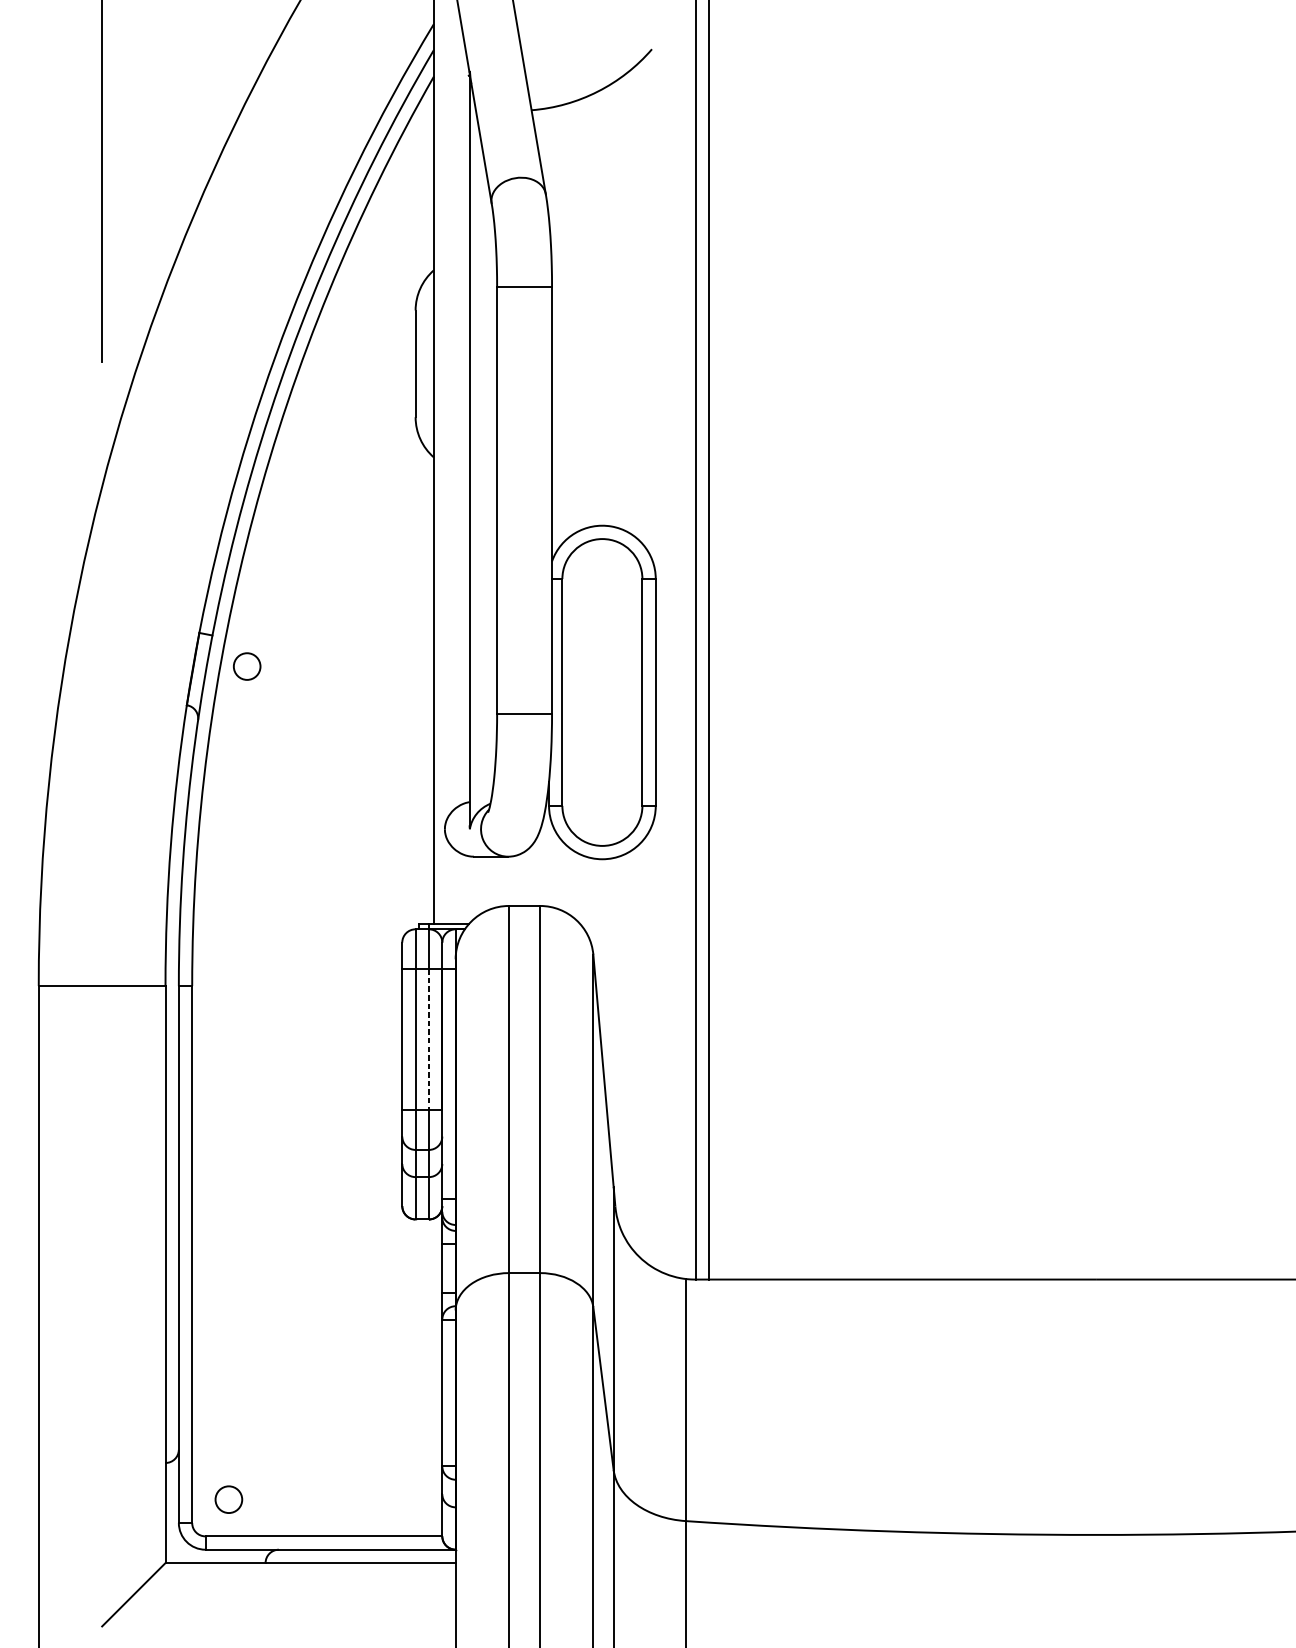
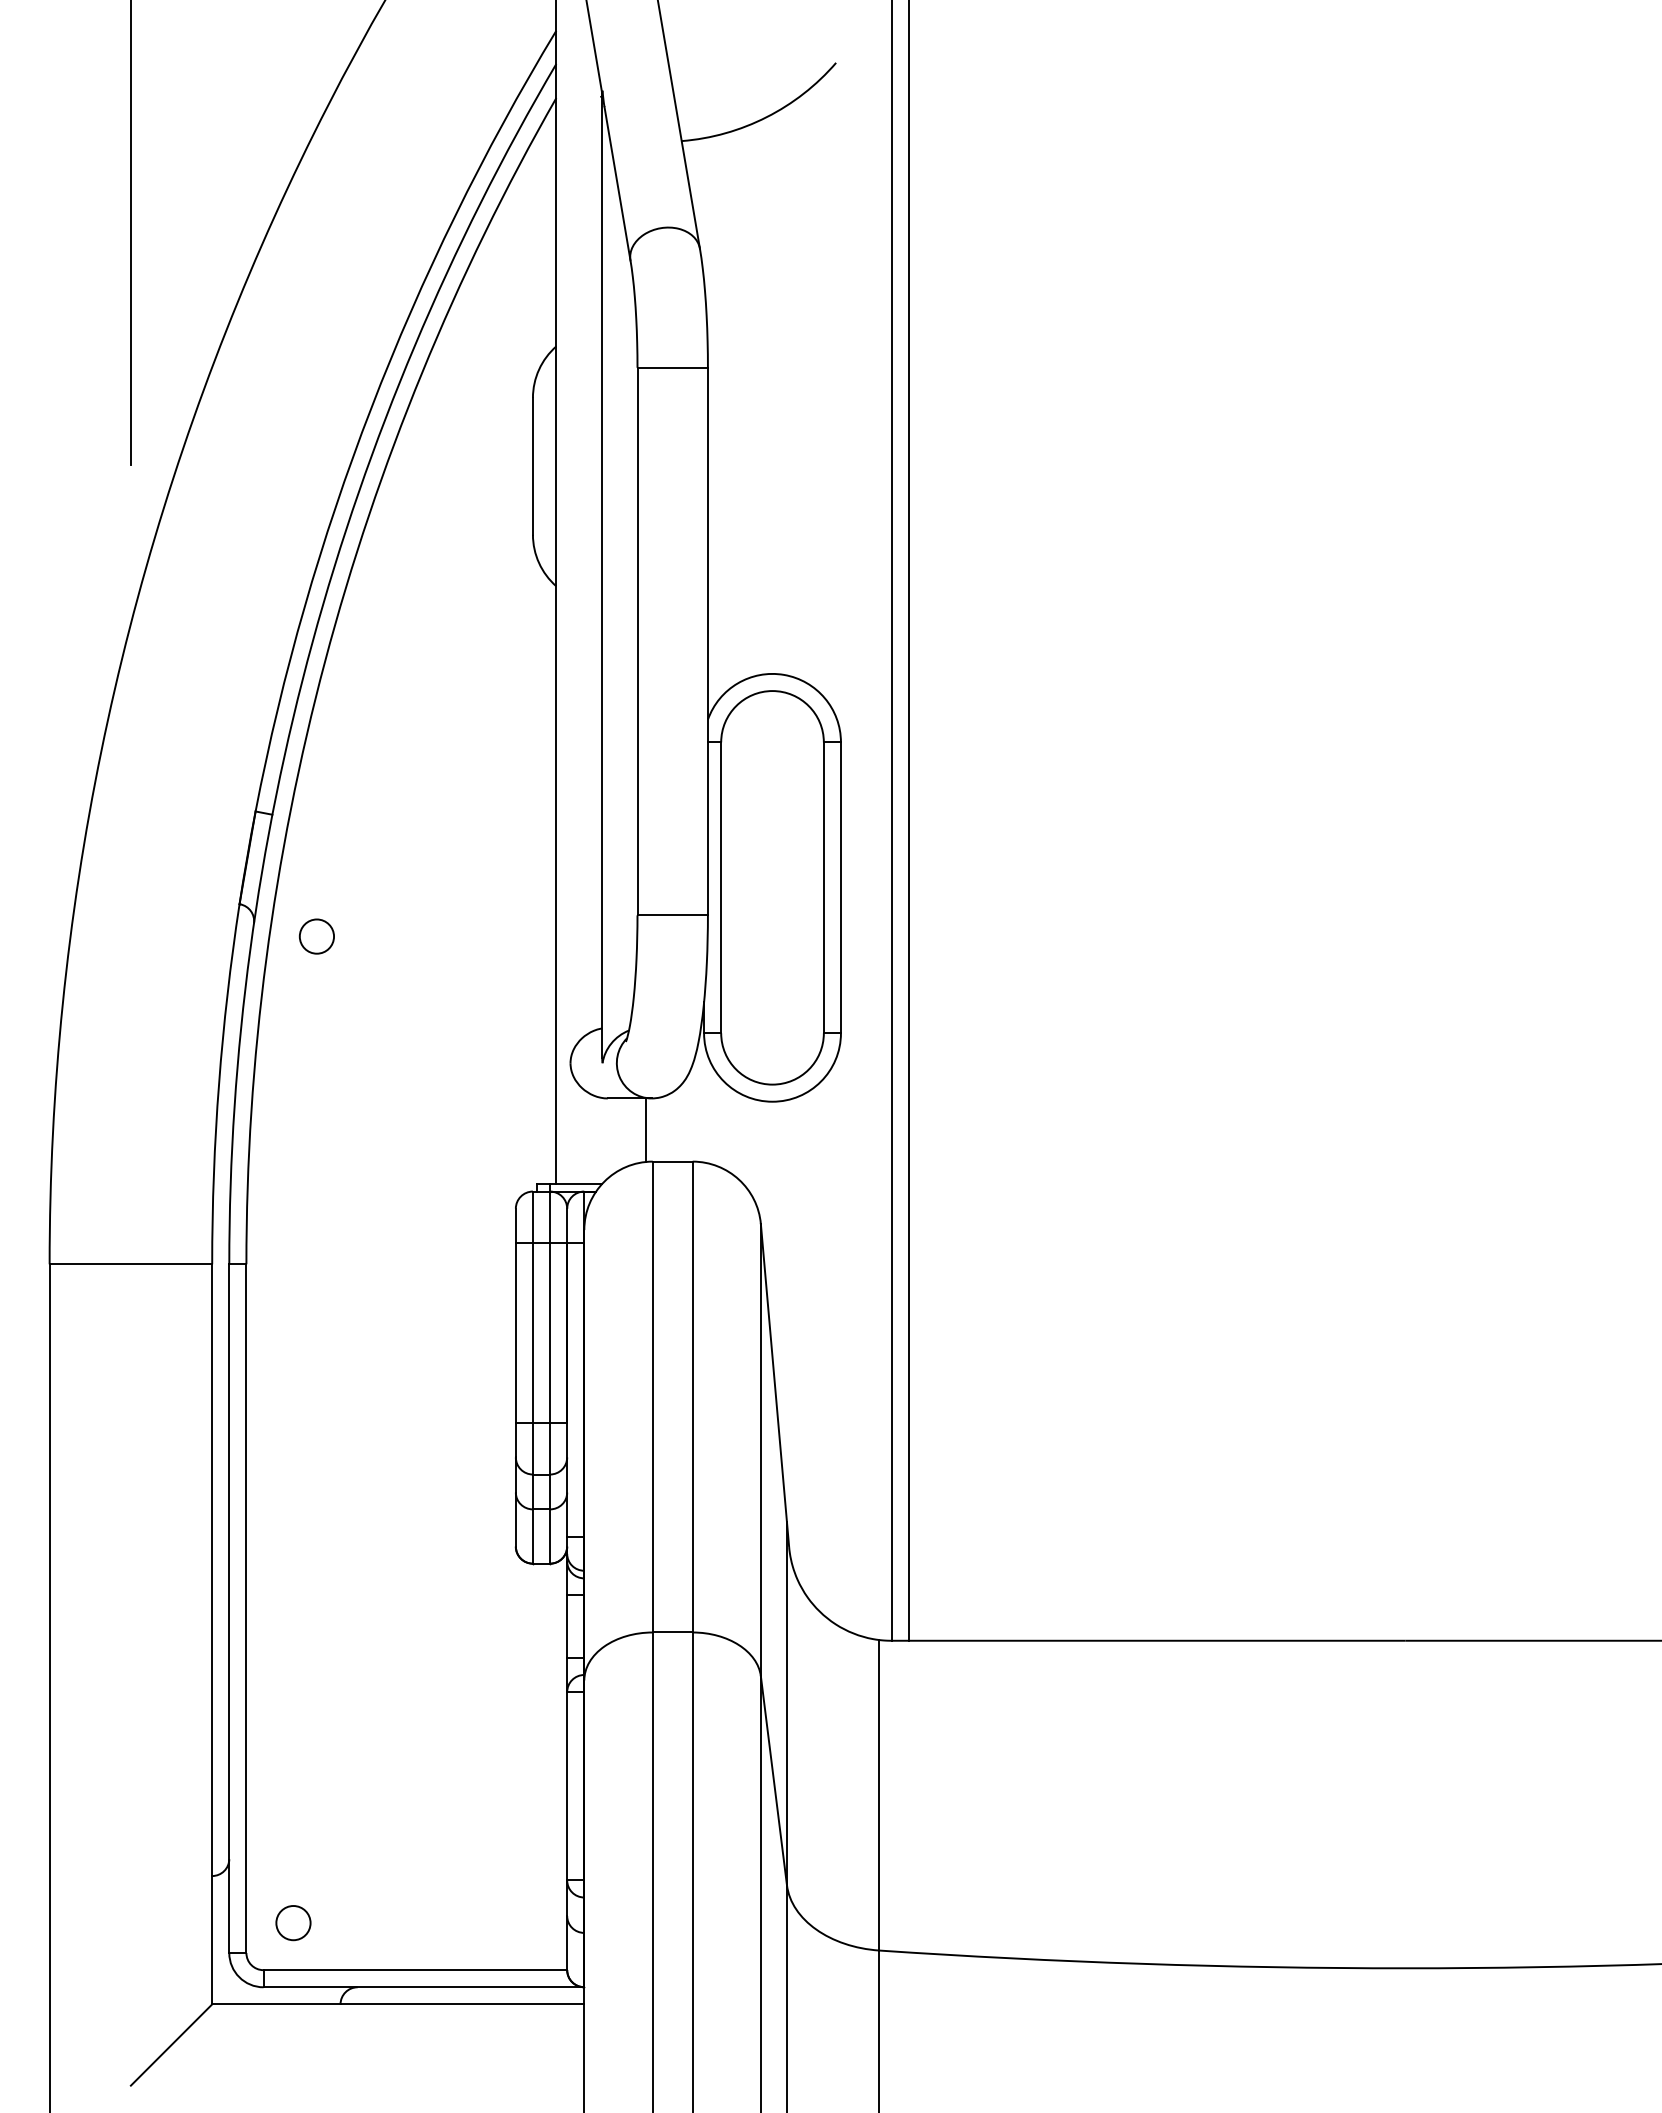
circle: (246, 666) -> (316, 936), moved
line: (504, 880) -> (646, 1129), added
line: (429, 1039) -> (550, 1333), dashed -> solid

